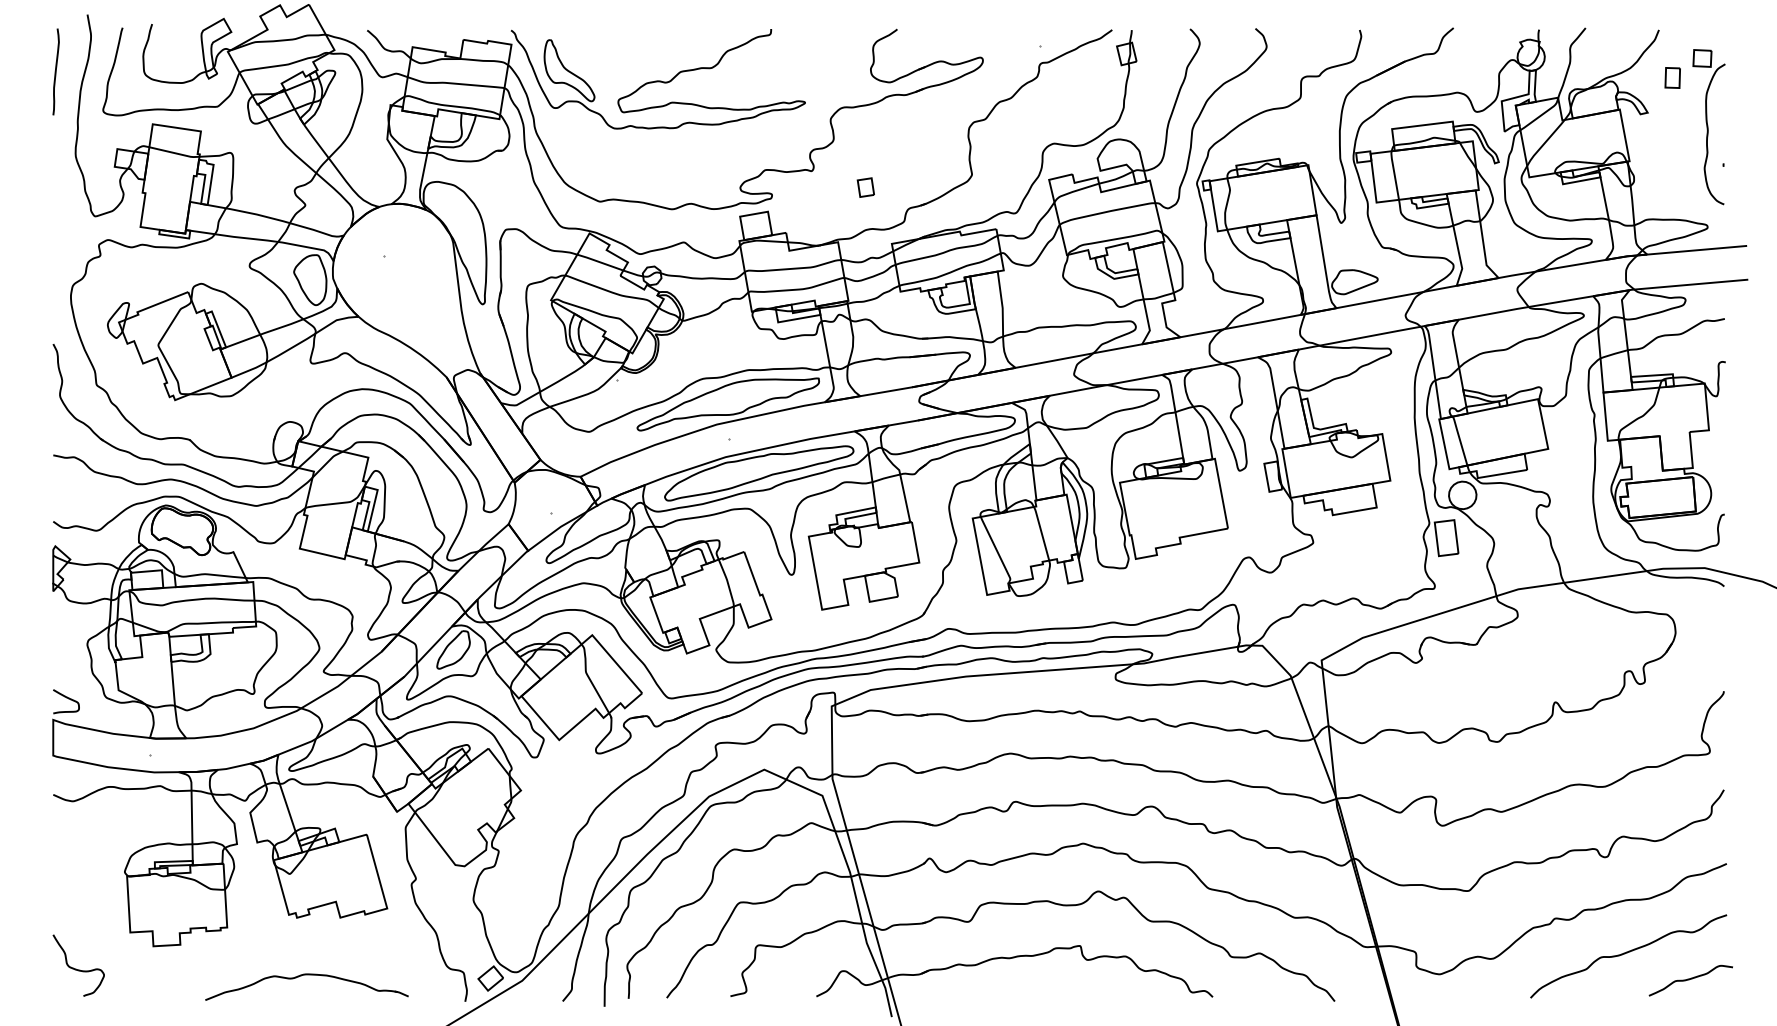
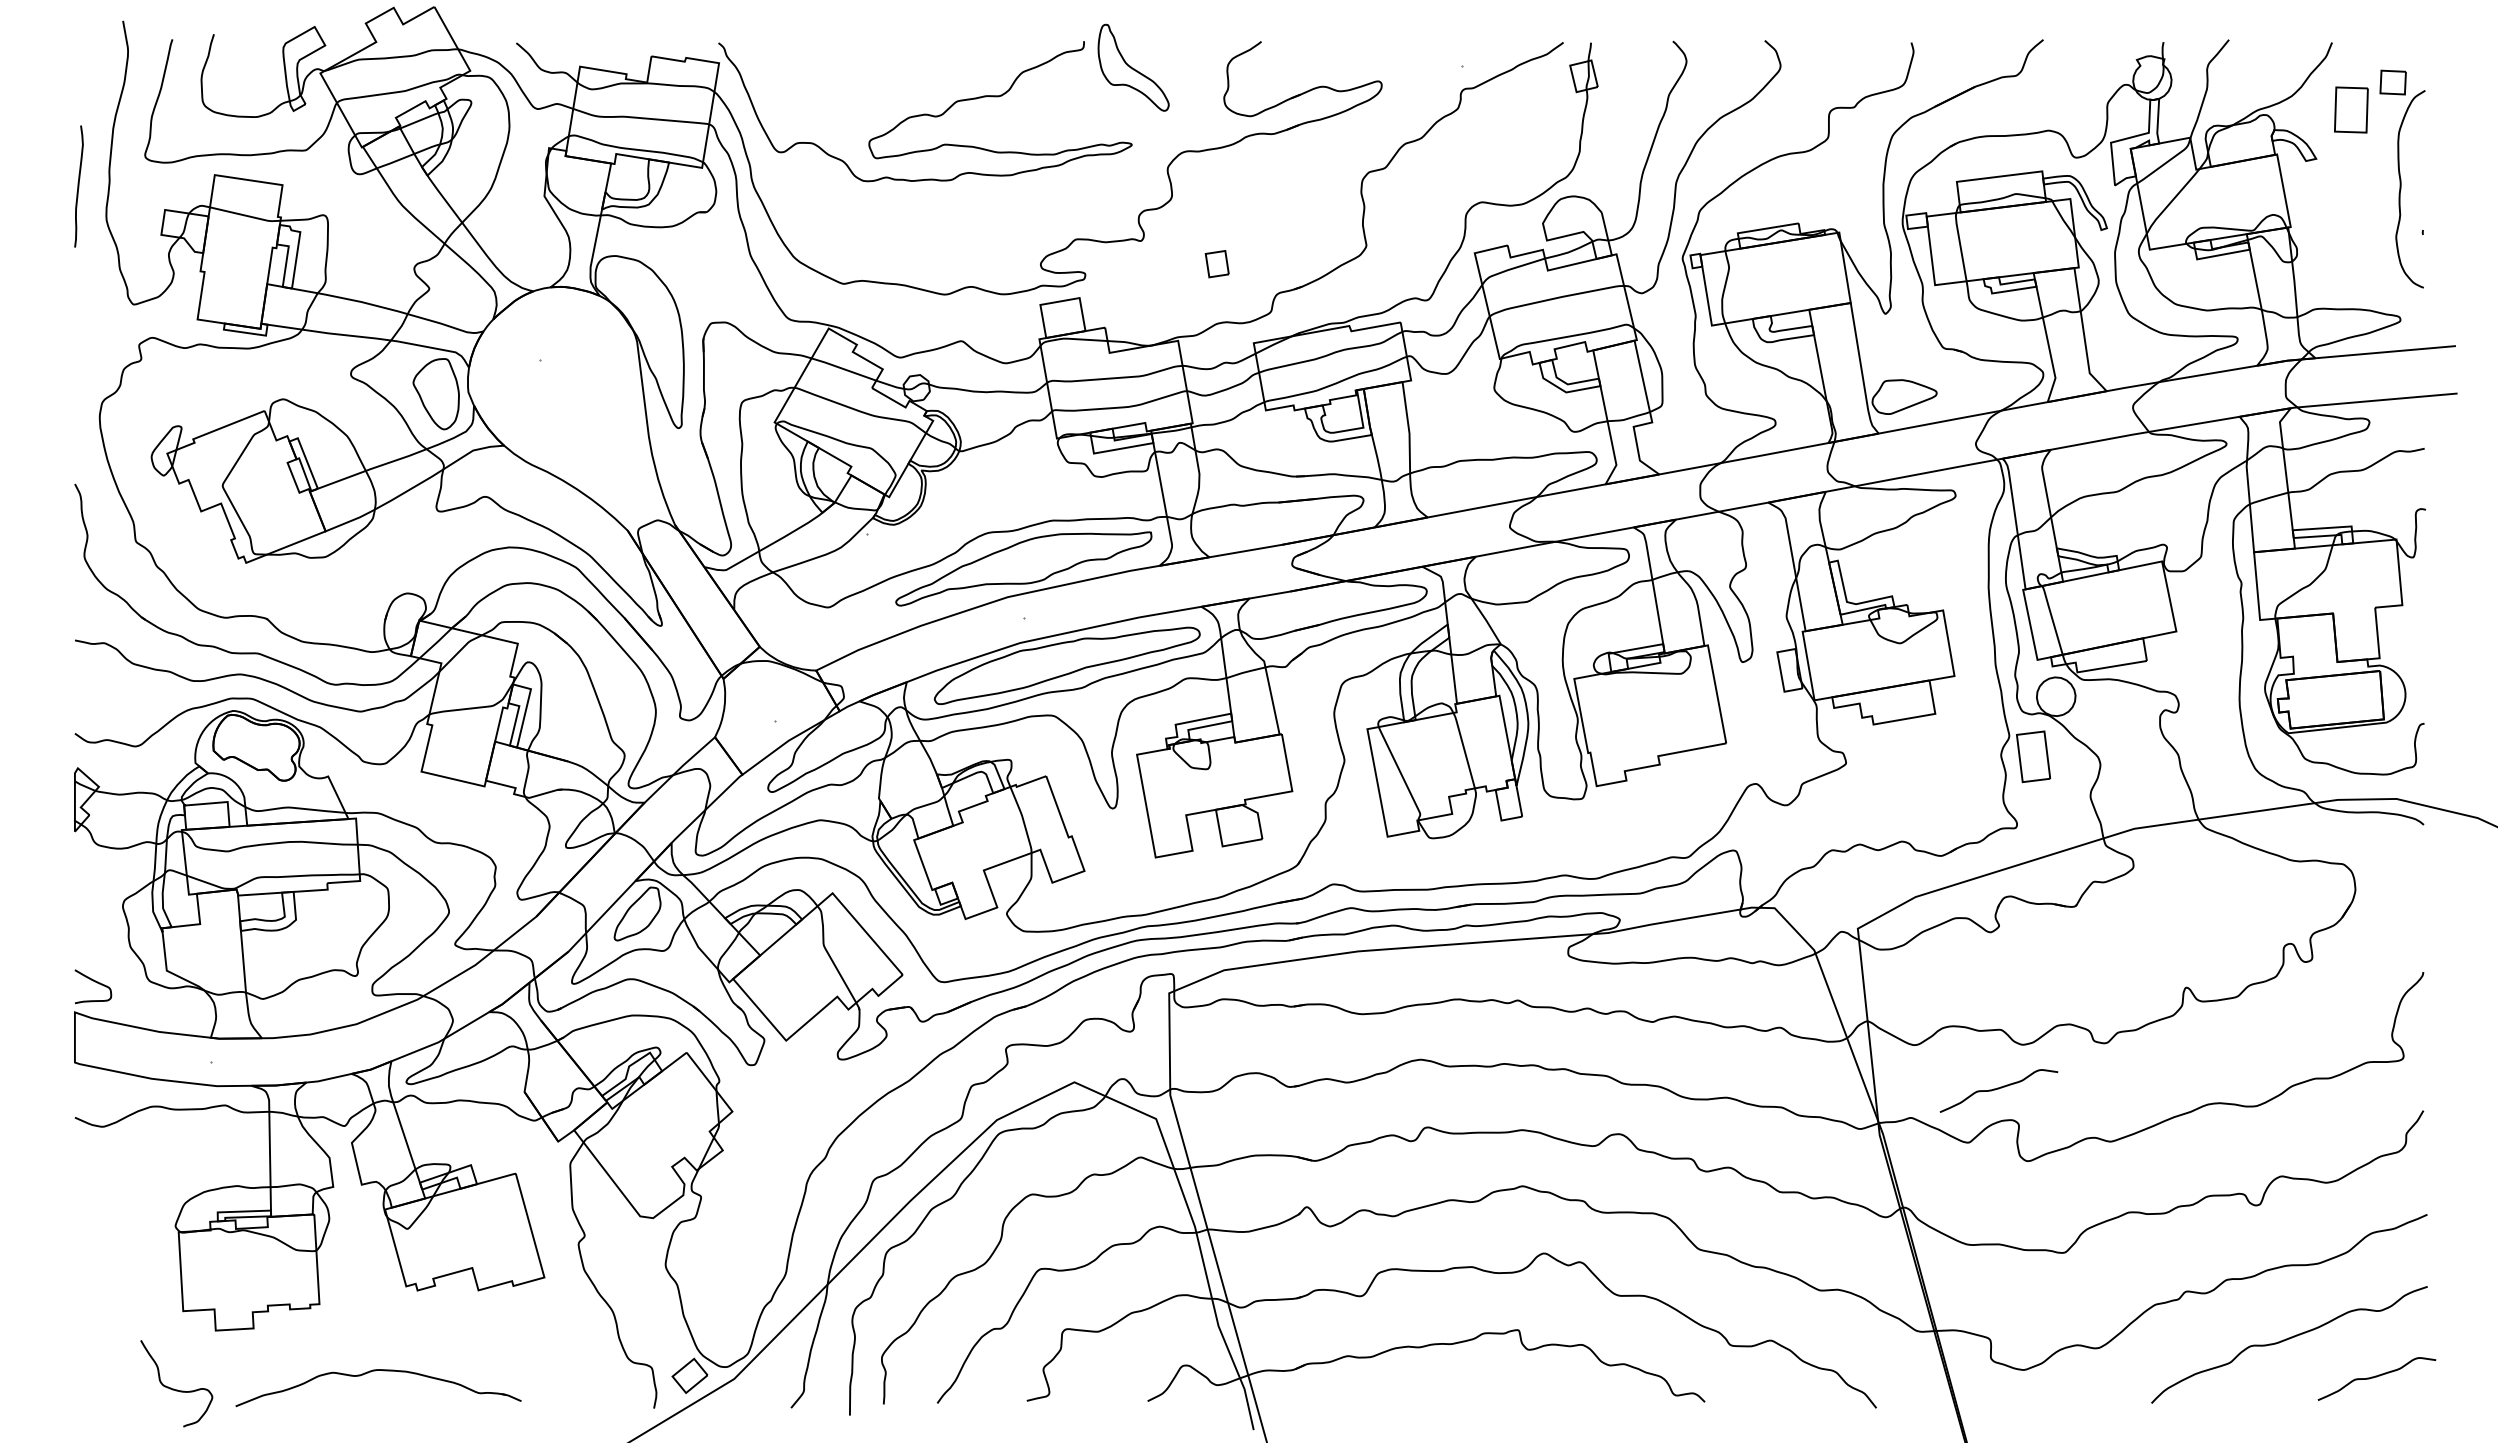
part: (569, 70) -> (1133, 67), moved
curve: (55, 71) -> (78, 186), moved
part: (1672, 77) -> (2351, 109), size x1.6
curve: (1421, 774) -> (1998, 1089), added
curve: (77, 969) -> (174, 1388), moved
part: (304, 975) -> (375, 1371), moved

